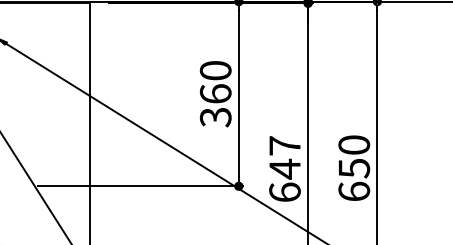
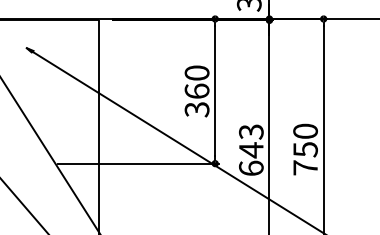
text: (285, 145) -> (251, 131), 647 -> 643
text: (354, 191) -> (305, 167), 650 -> 750

